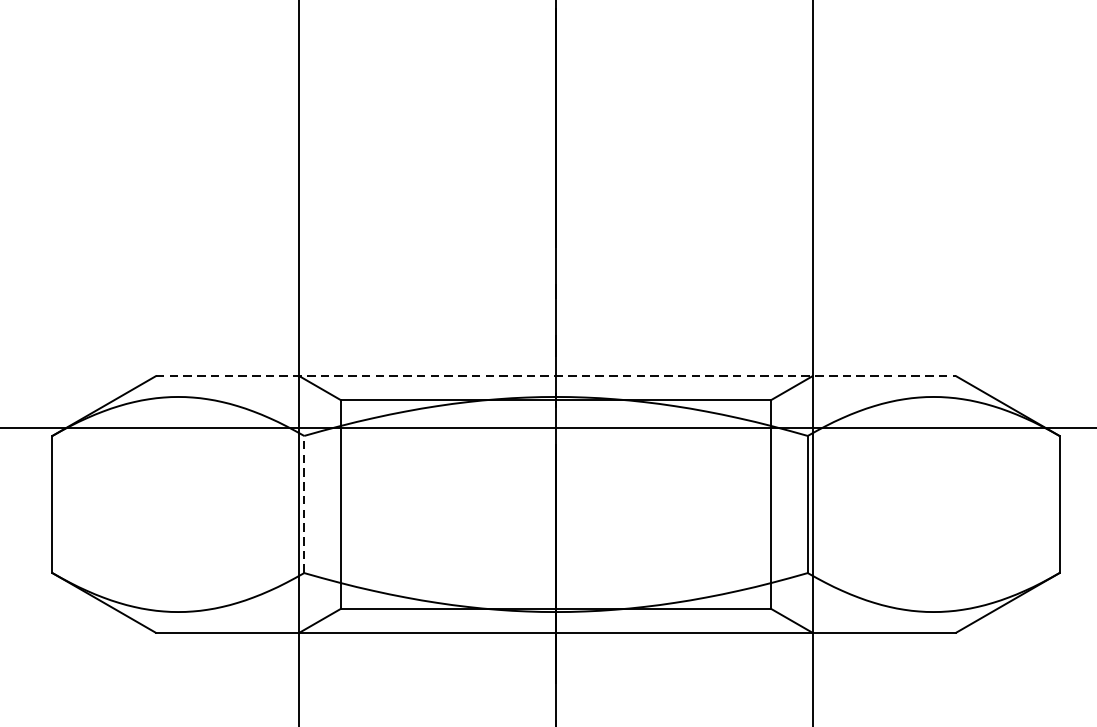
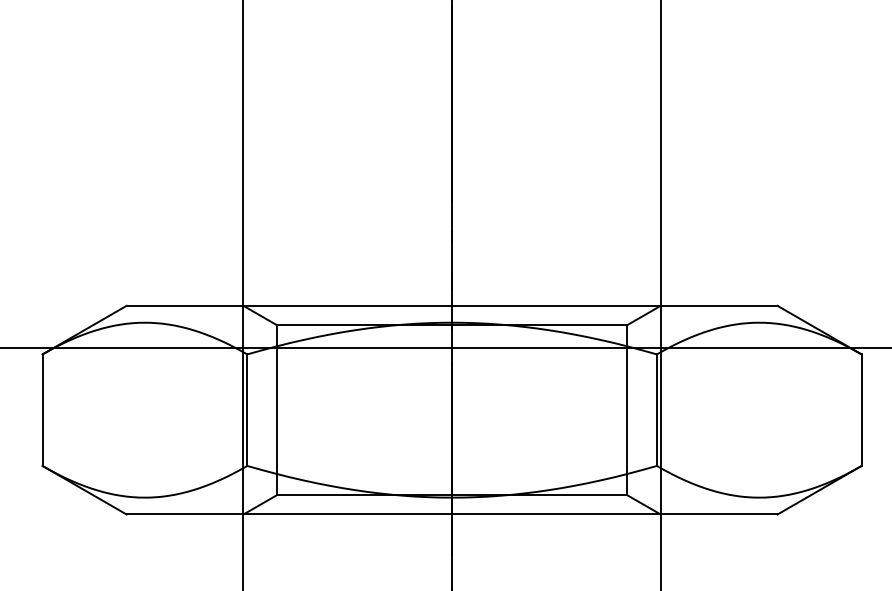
line: (556, 375) -> (452, 305), dashed -> solid
line: (304, 504) -> (247, 410), dashed -> solid

